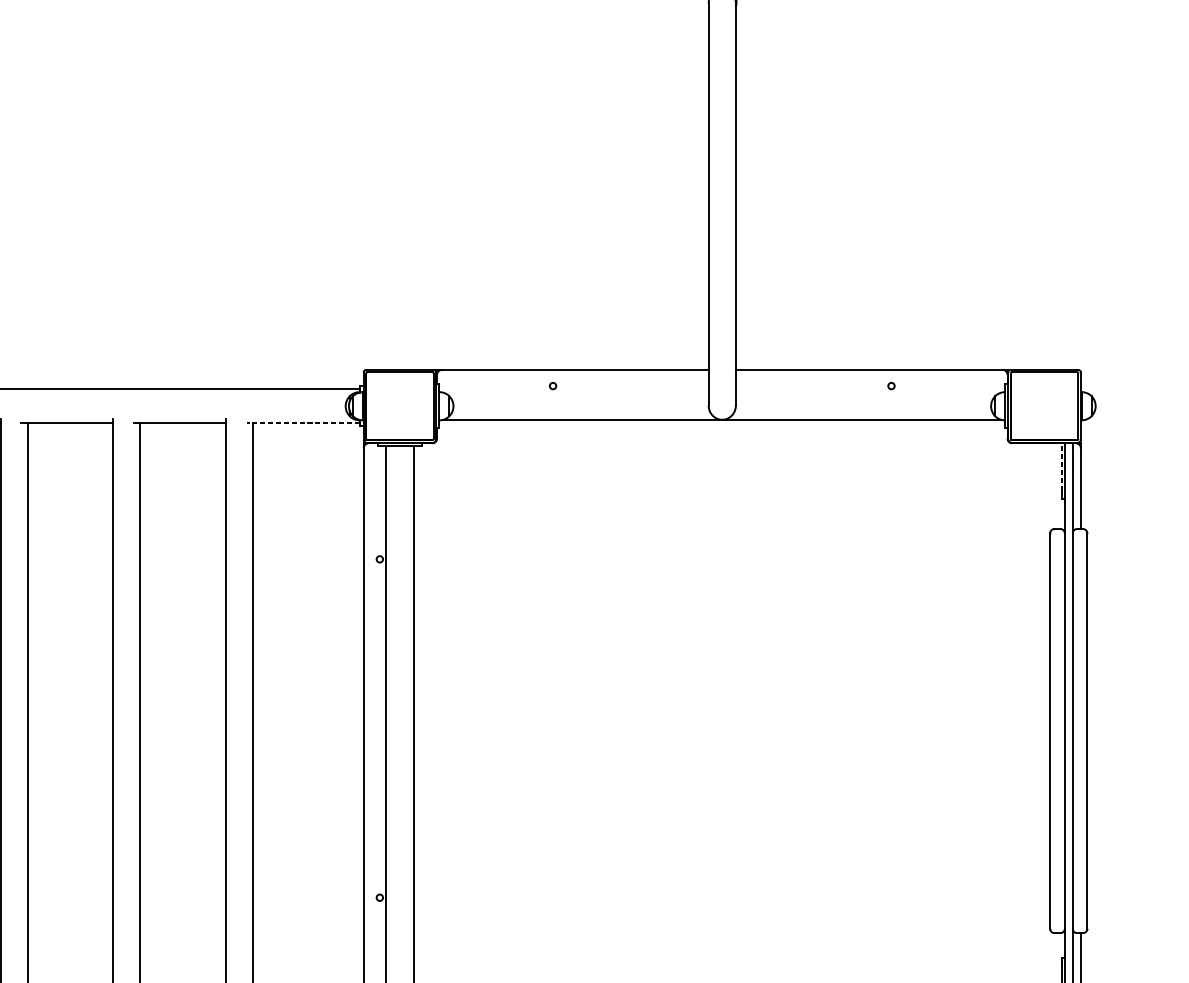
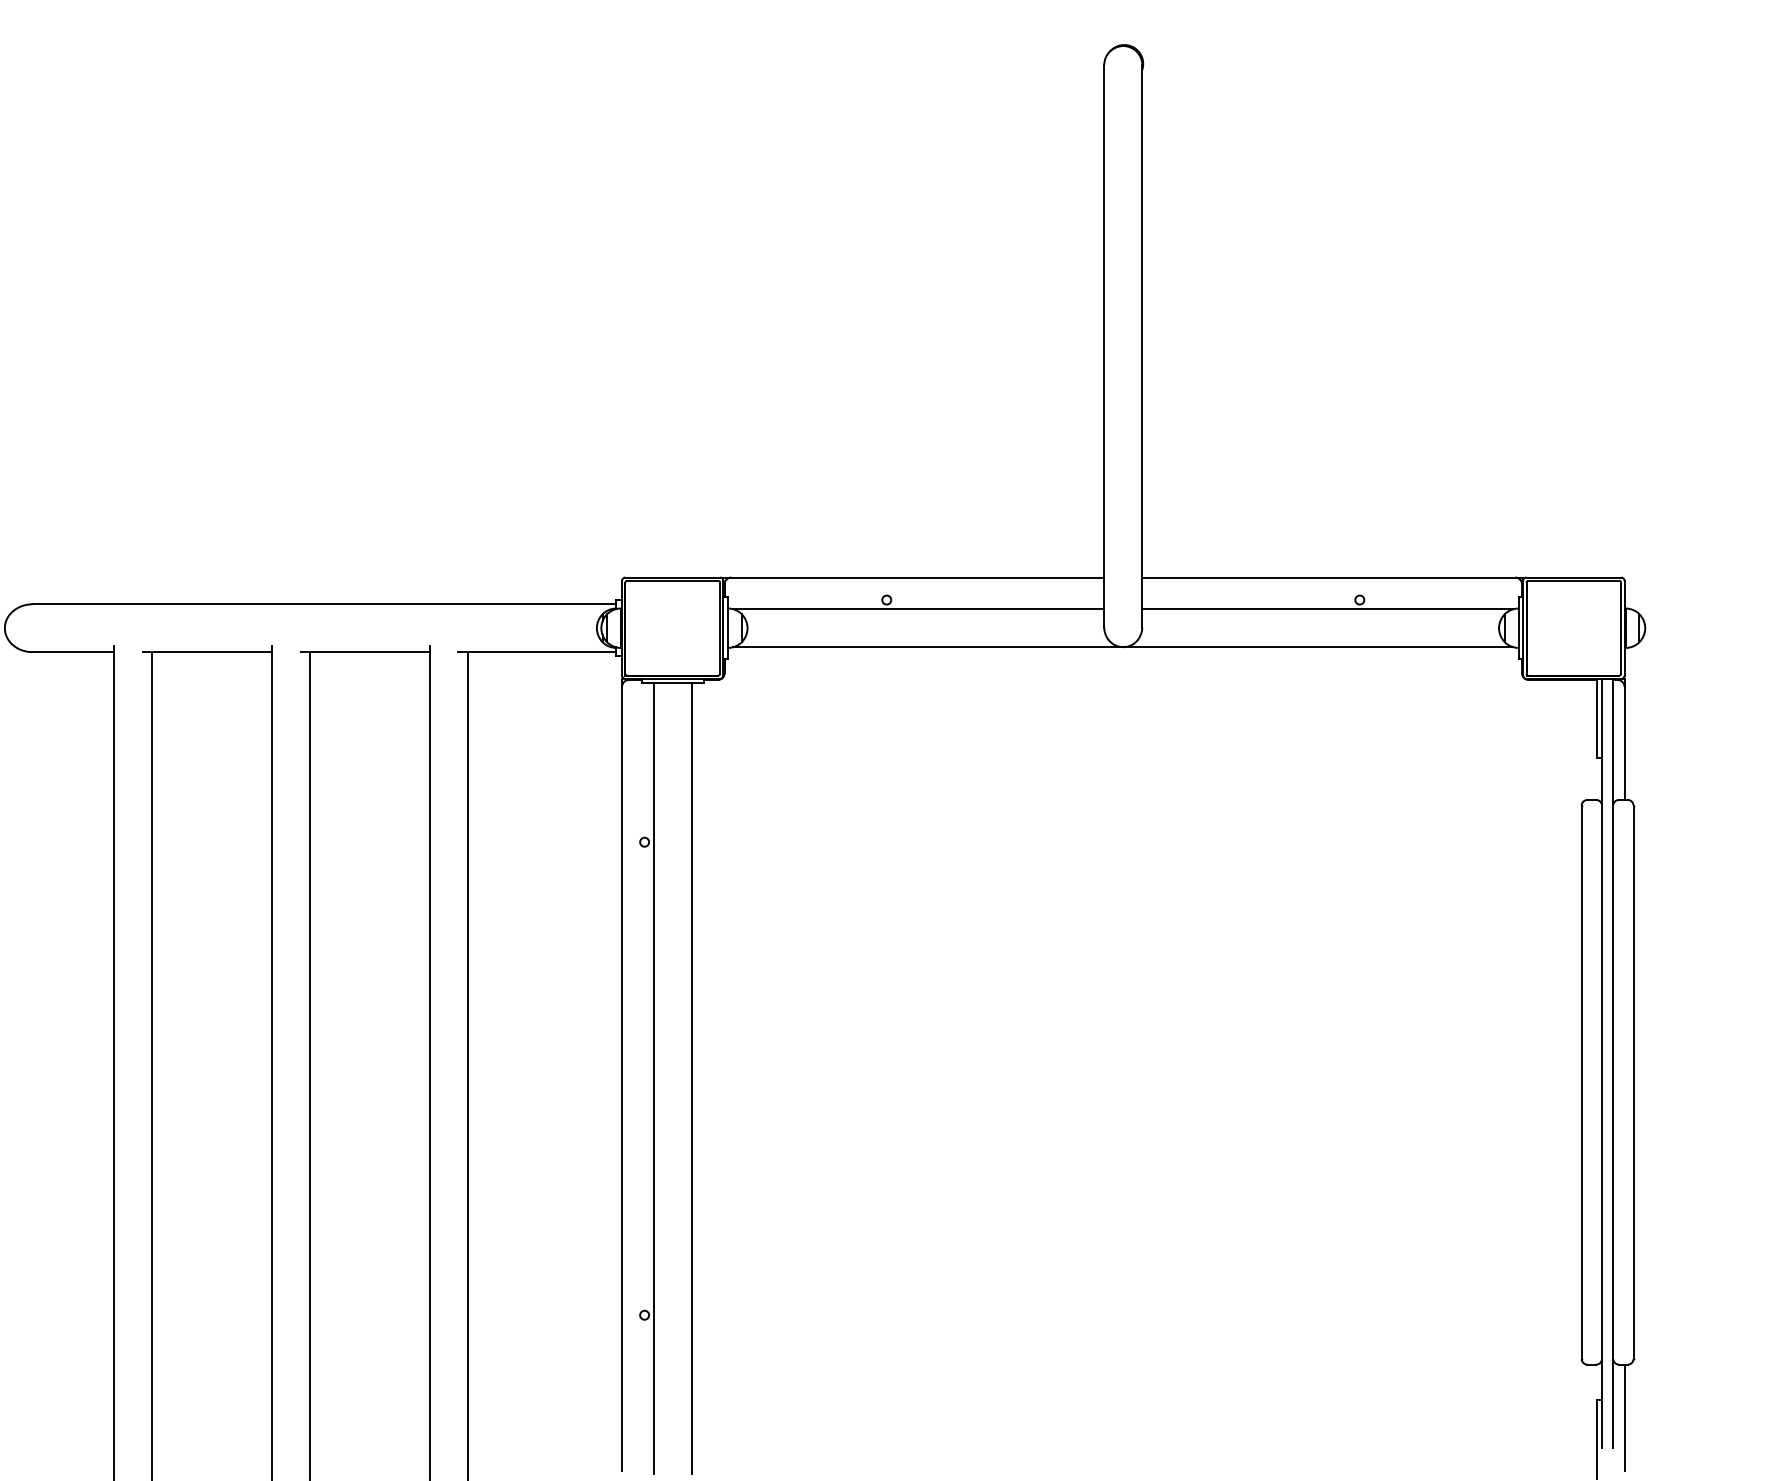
line: (575, 392) -> (918, 609), added
line: (868, 392) -> (1327, 609), added
line: (302, 423) -> (536, 652), dashed -> solid
line: (1061, 466) -> (1597, 712), dashed -> solid

